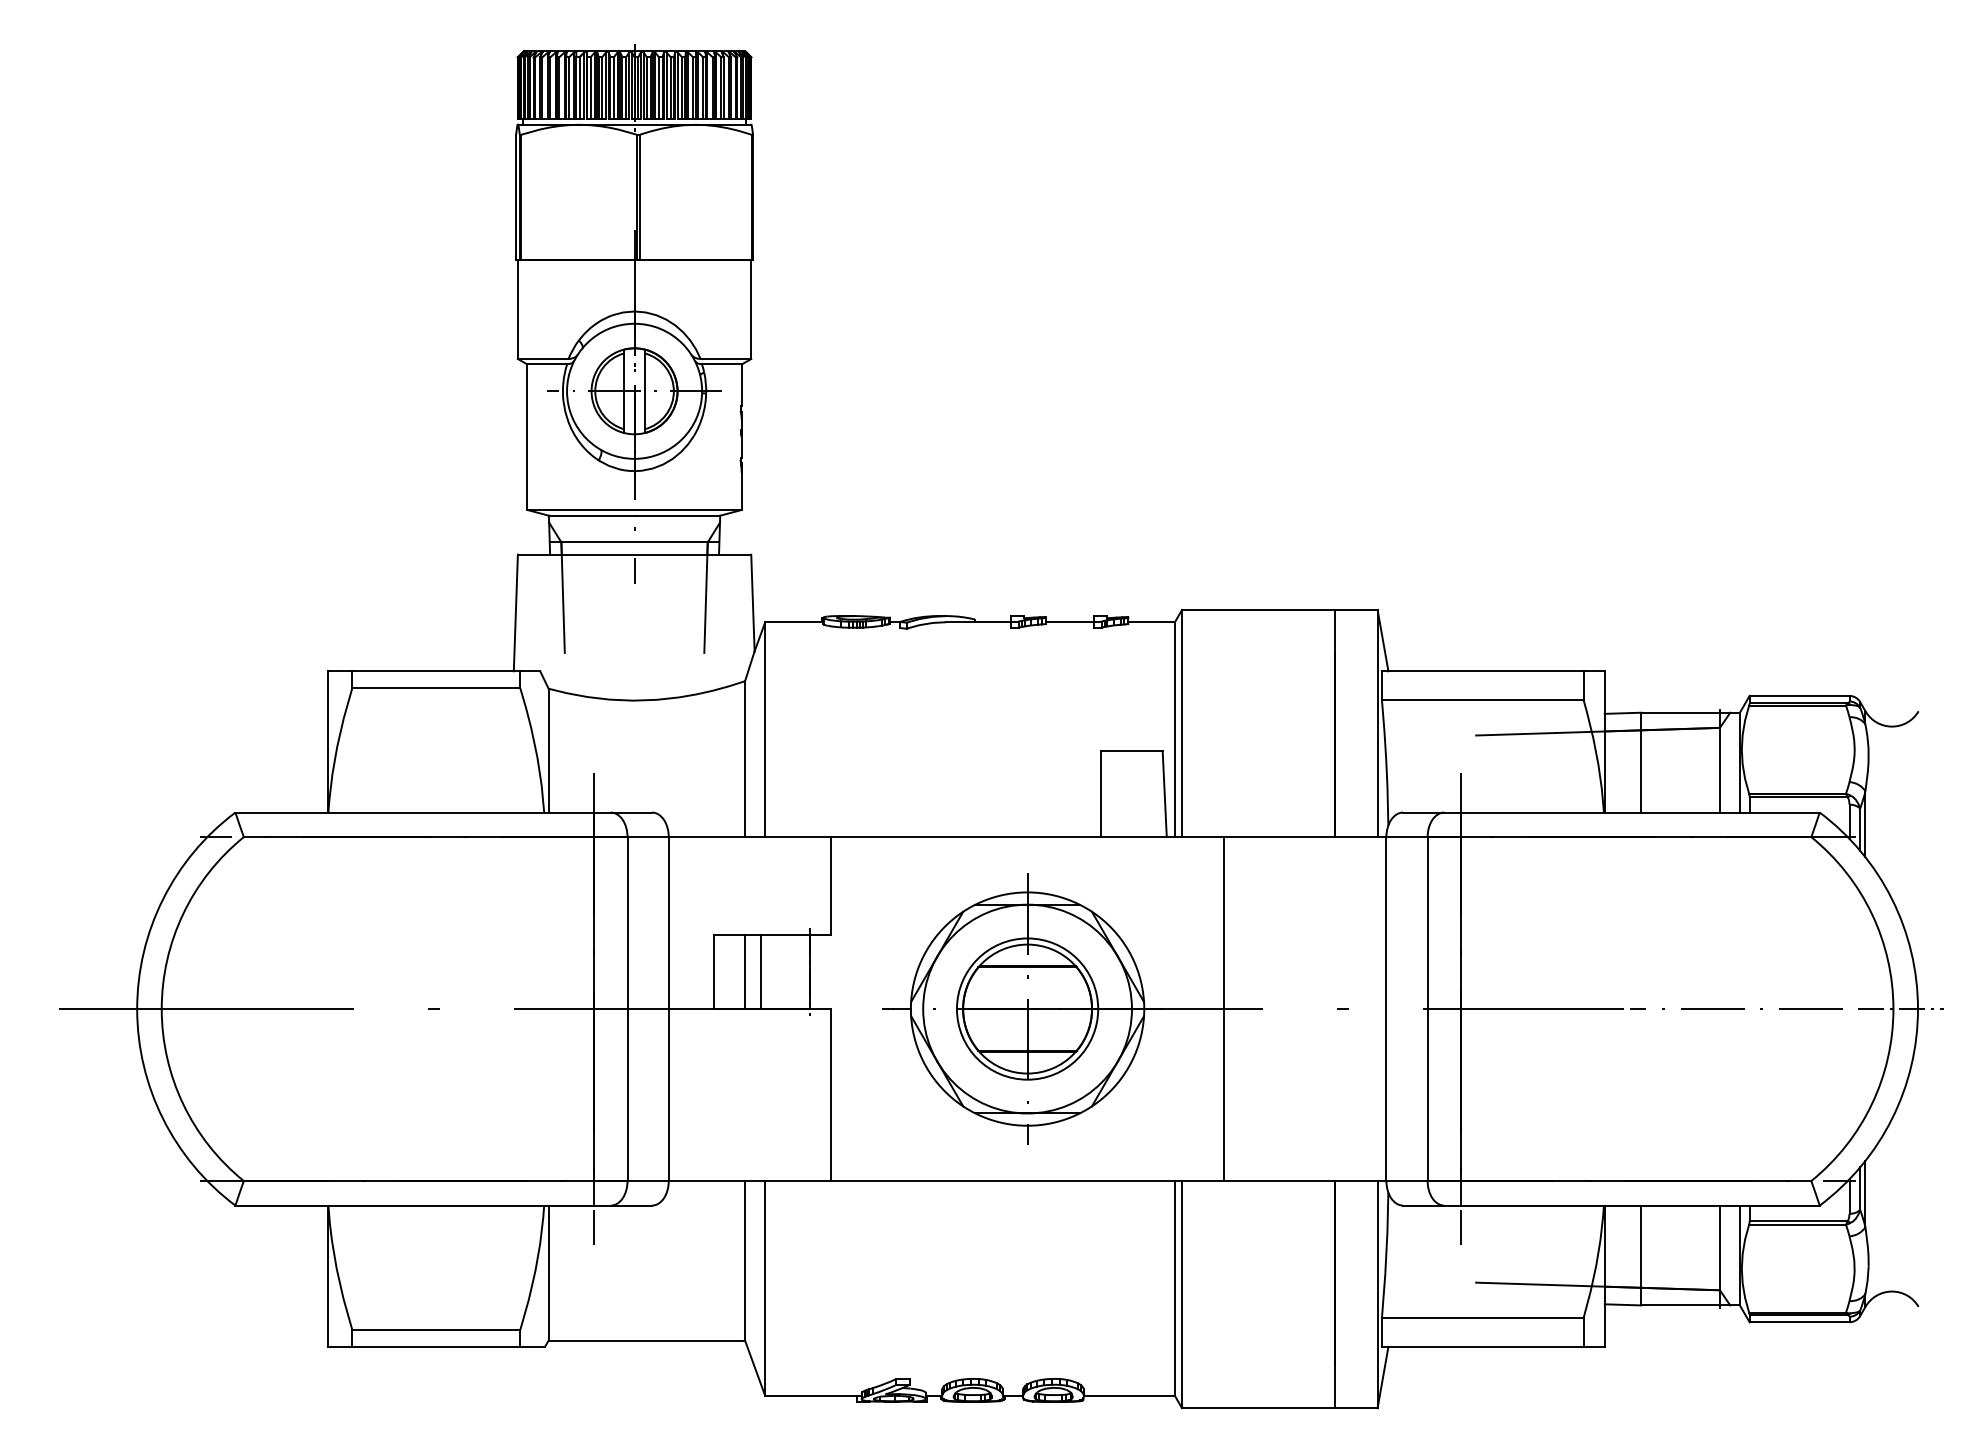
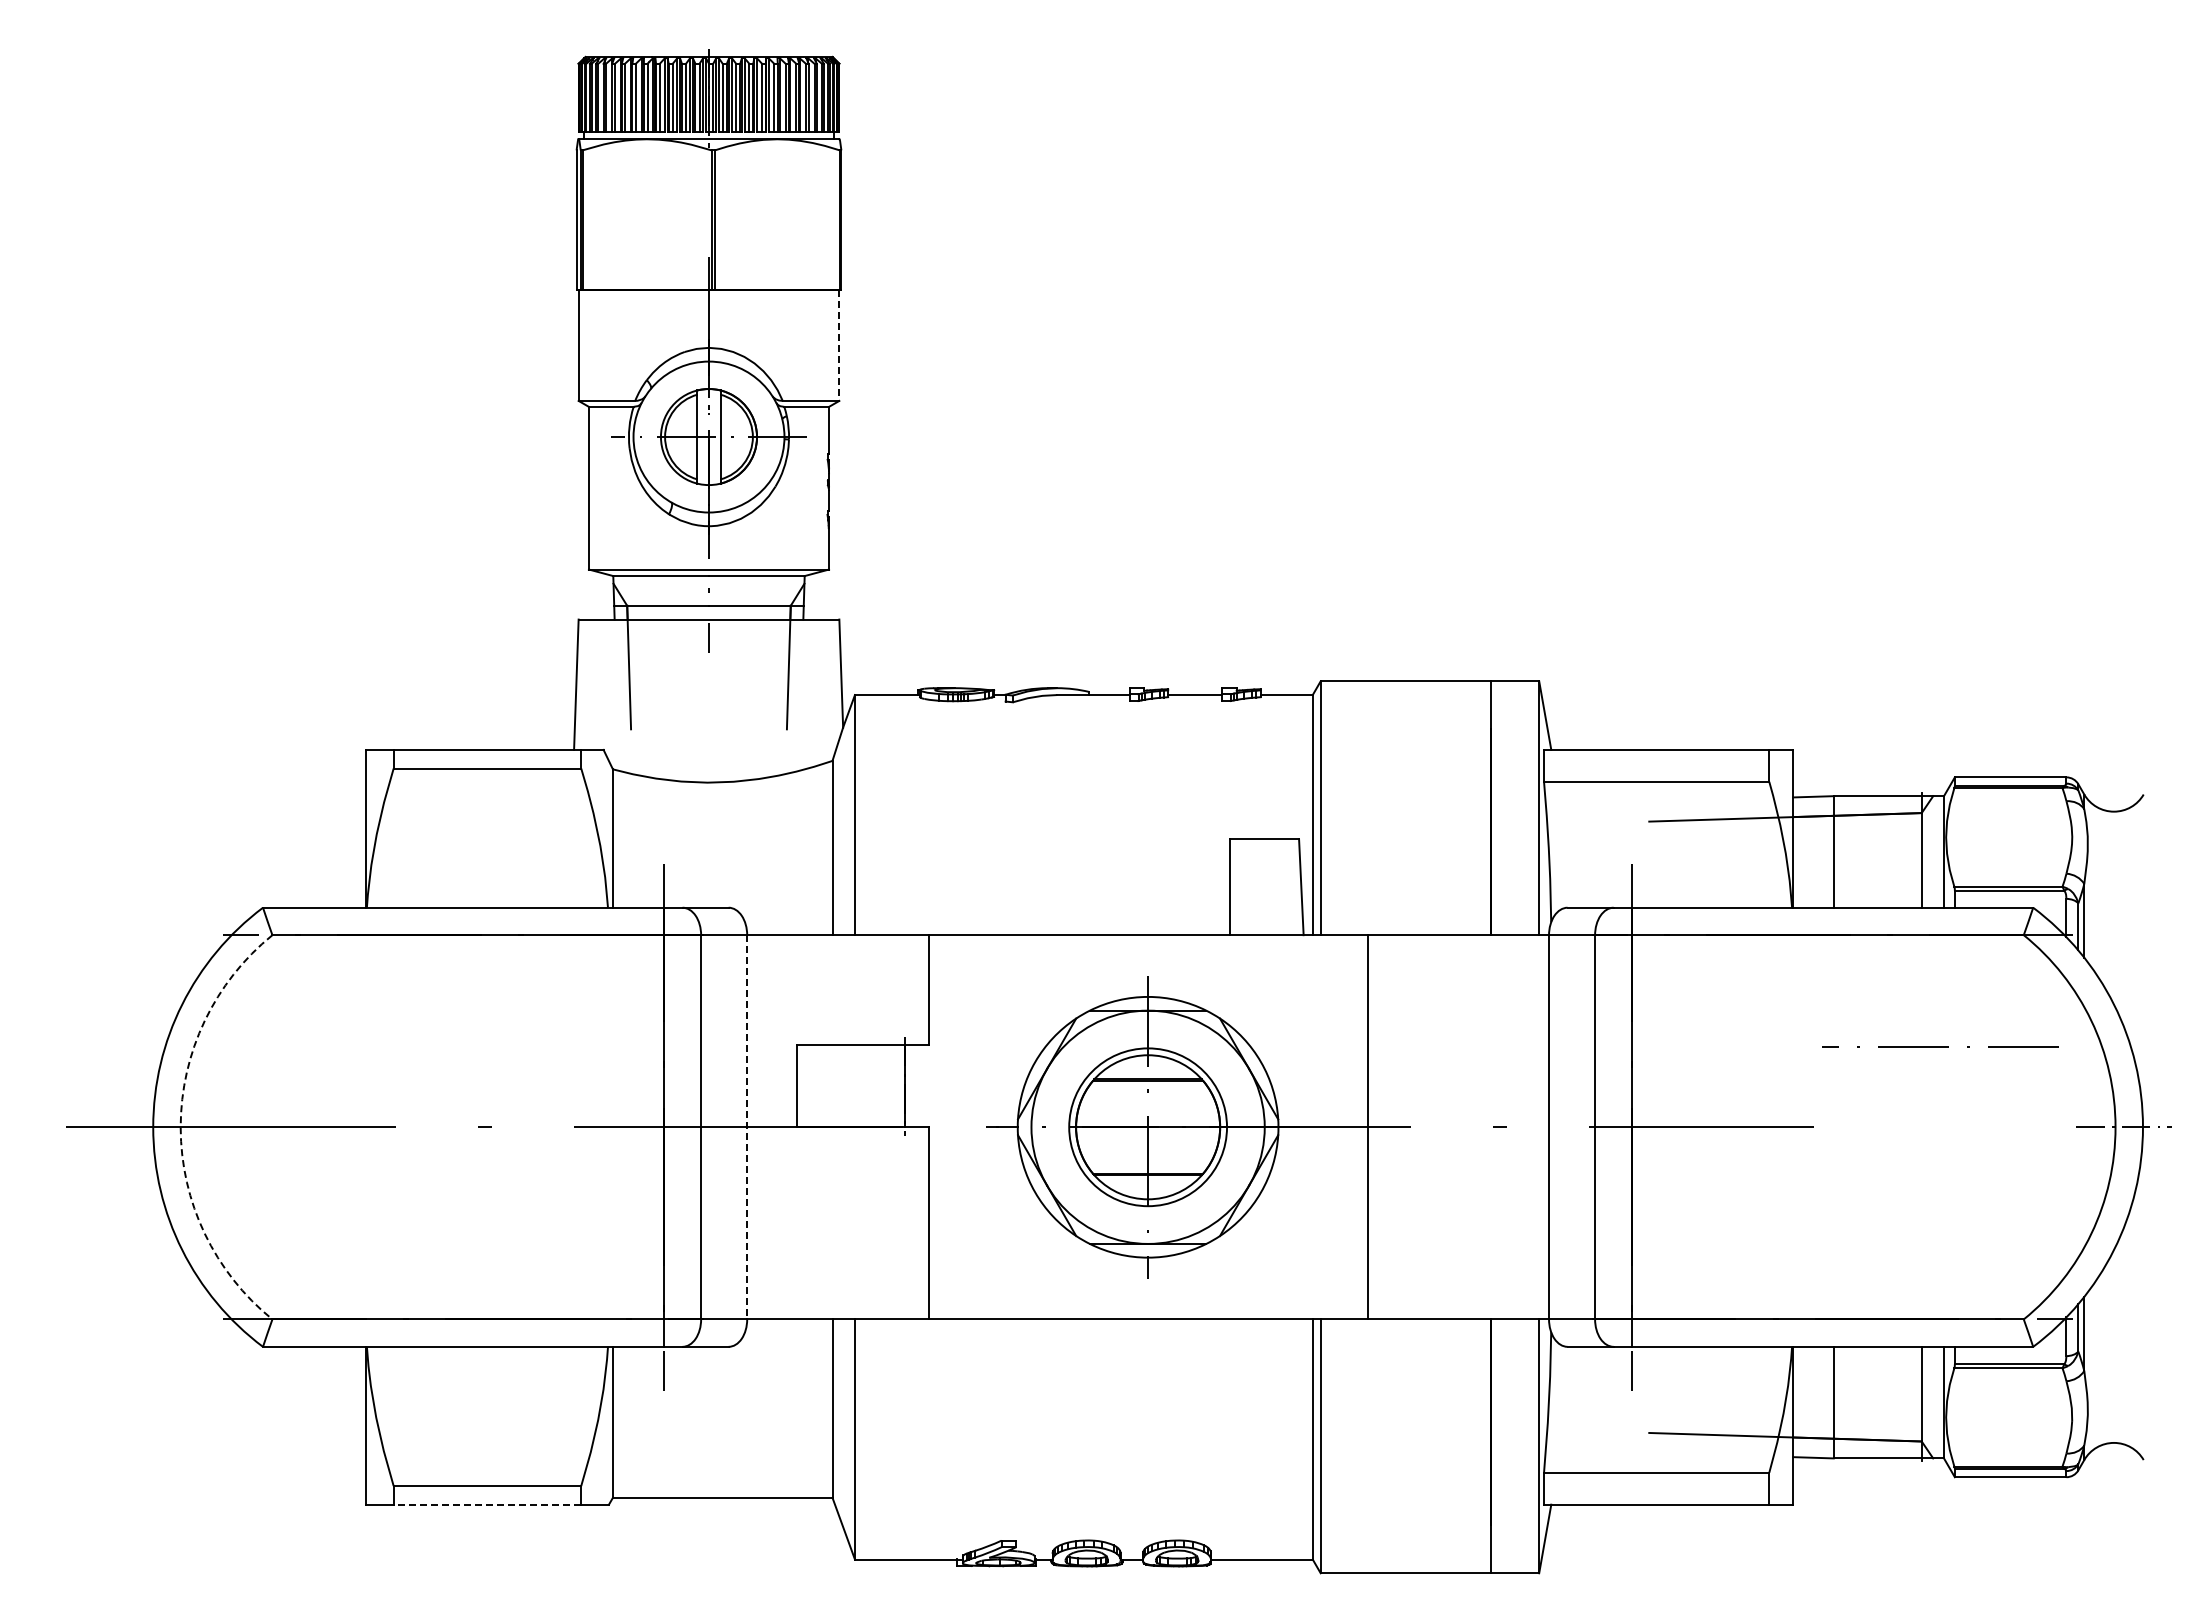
line: (751, 310) -> (839, 346), solid -> dashed
line: (745, 971) -> (832, 1085), removed
line: (761, 971) -> (850, 1085), removed
line: (1736, 1008) -> (1940, 1046), moved
arc: (161, 1009) -> (180, 1127), solid -> dashed
line: (669, 1009) -> (747, 1127), solid -> dashed
line: (436, 1346) -> (487, 1504), solid -> dashed

